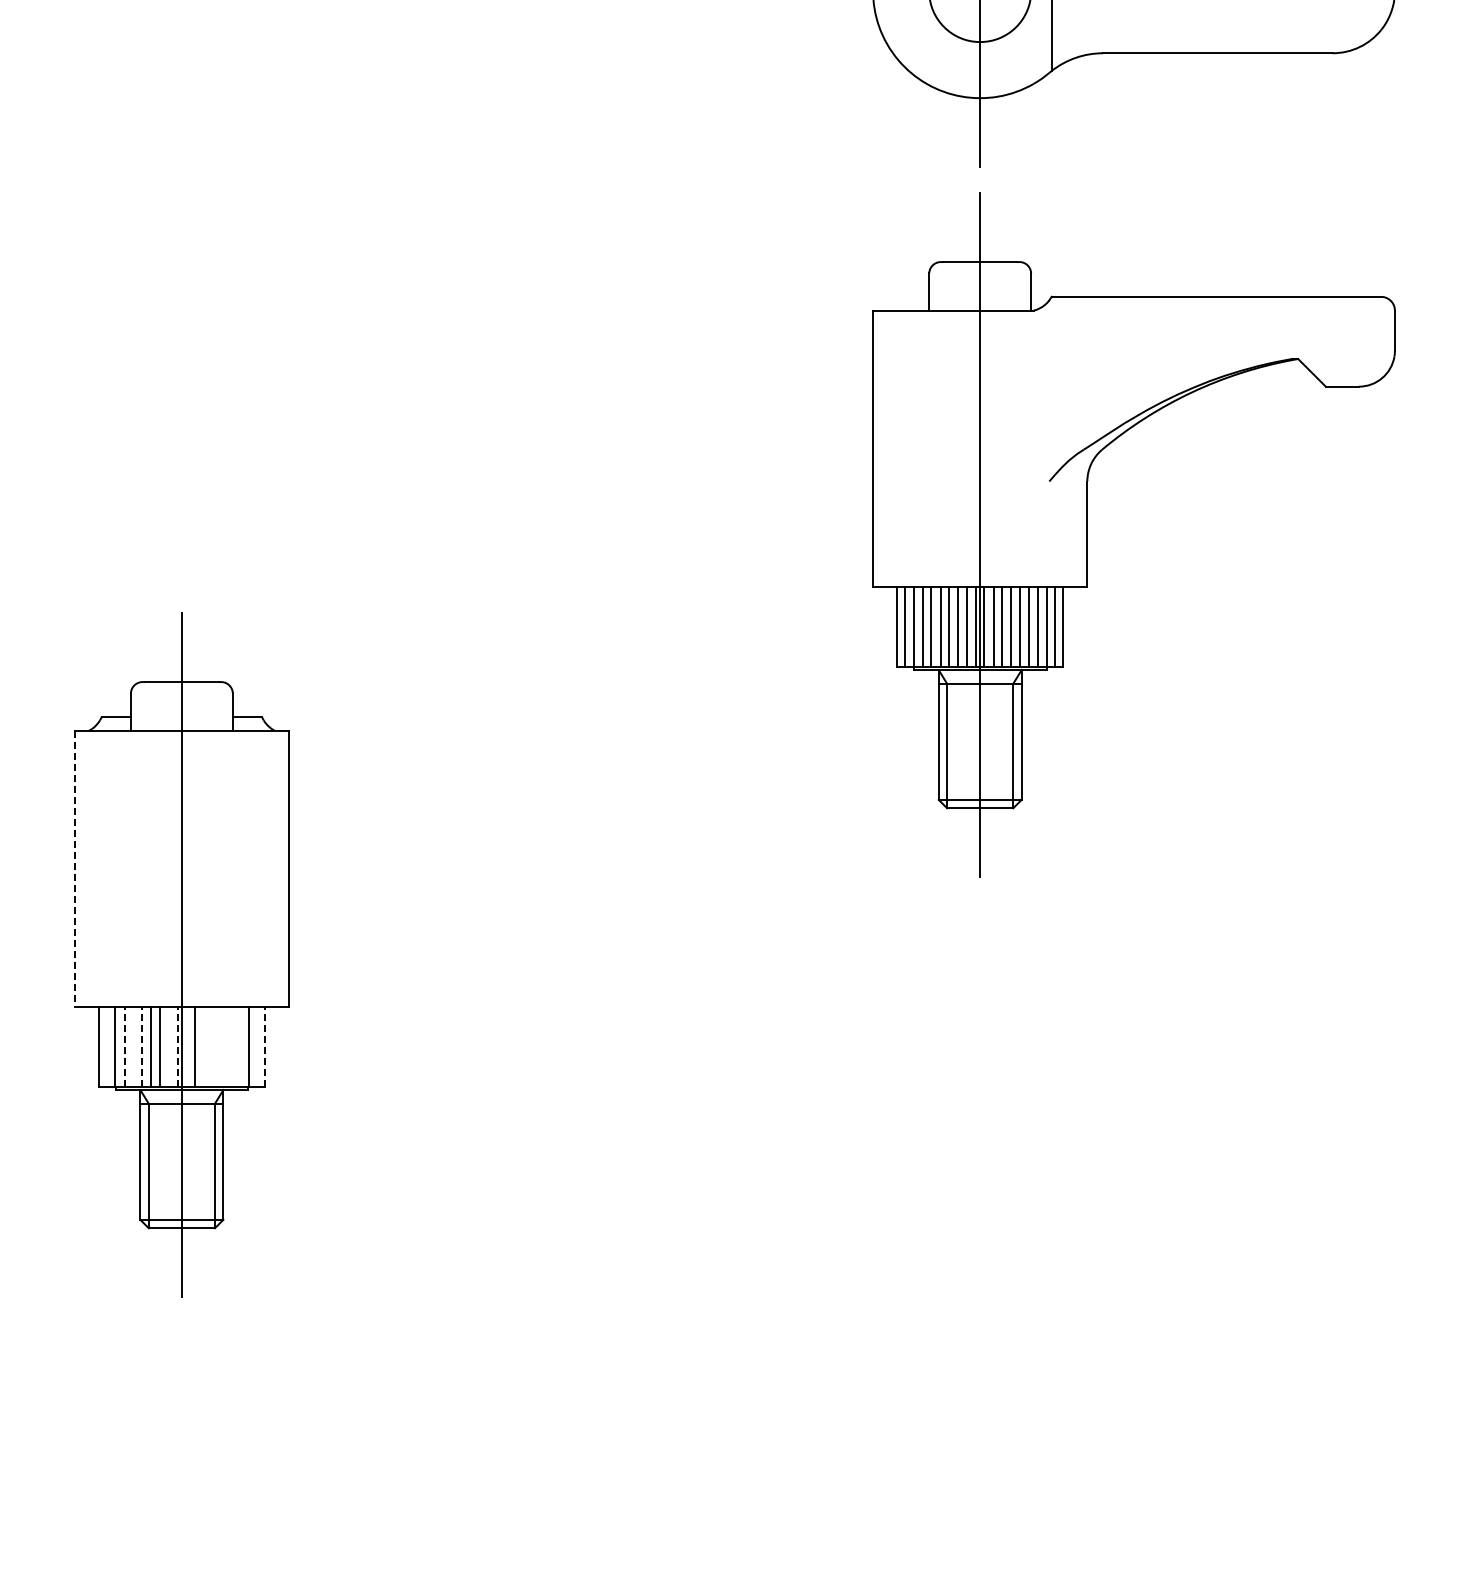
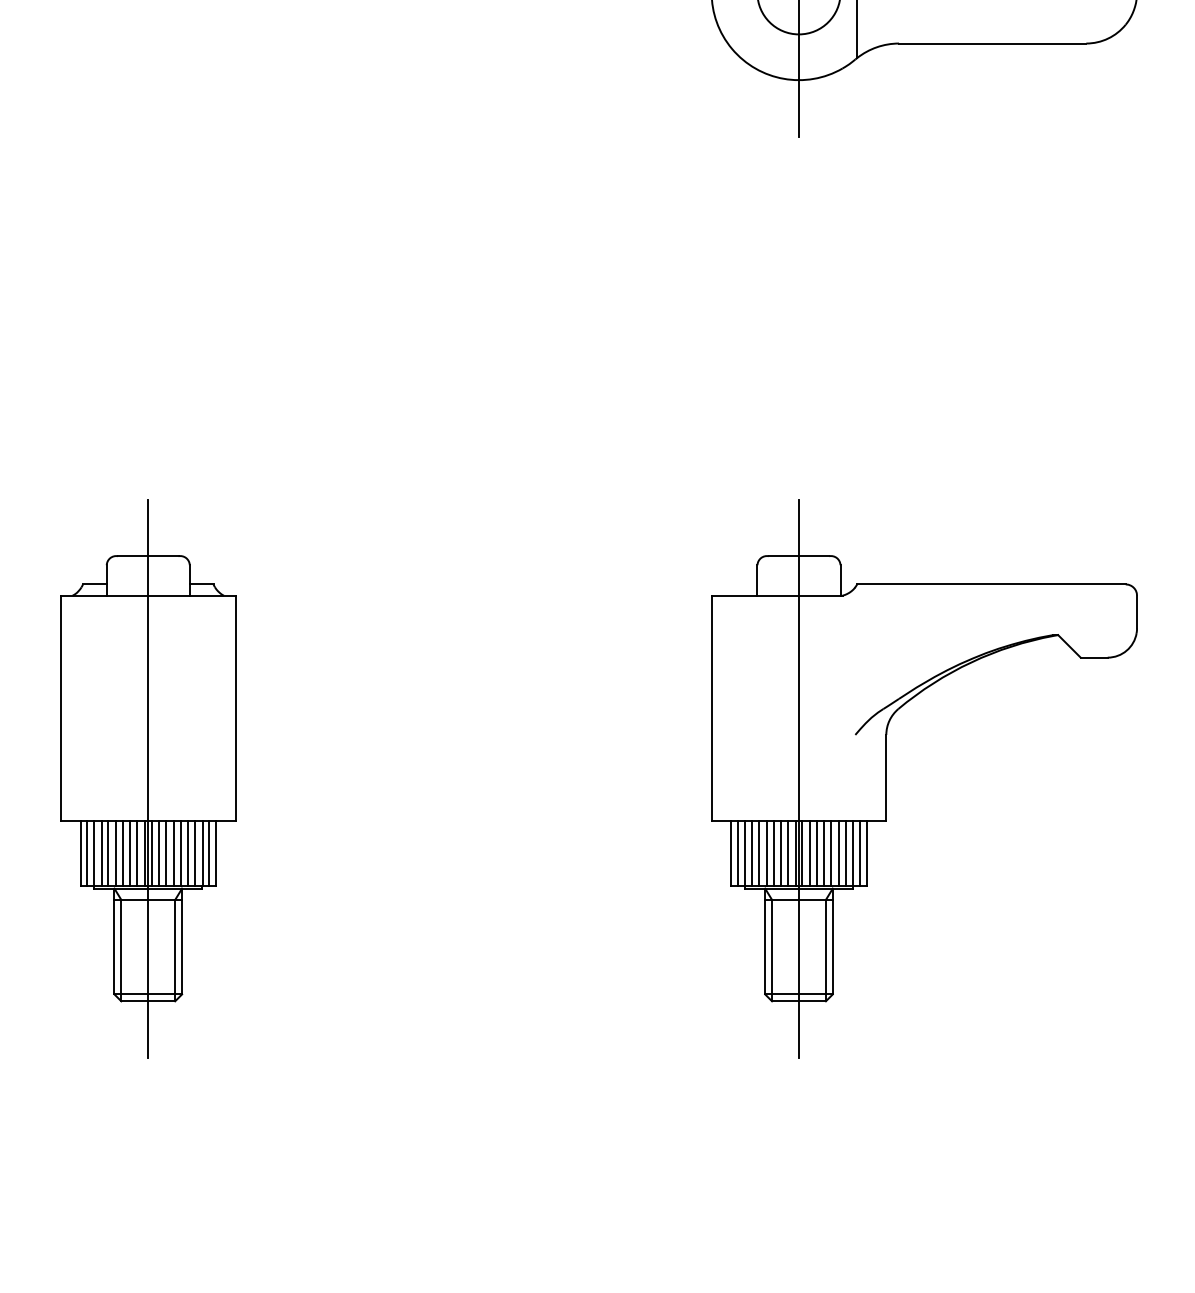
part: (1087, 534) -> (886, 778), moved
line: (74, 869) -> (60, 708), dashed -> solid
line: (124, 1046) -> (101, 853), dashed -> solid
line: (142, 1046) -> (116, 853), dashed -> solid
line: (177, 1046) -> (144, 853), dashed -> solid
line: (264, 1046) -> (215, 853), dashed -> solid
line: (106, 1047) -> (86, 853), added
line: (132, 1047) -> (108, 853), added
line: (168, 1047) -> (137, 853), added
line: (186, 1047) -> (152, 853), added
line: (203, 1047) -> (165, 853), added
line: (213, 1047) -> (174, 853), added
line: (221, 1047) -> (180, 853), added
line: (230, 1047) -> (187, 853), added
line: (239, 1047) -> (195, 853), added
line: (256, 1047) -> (209, 853), added

